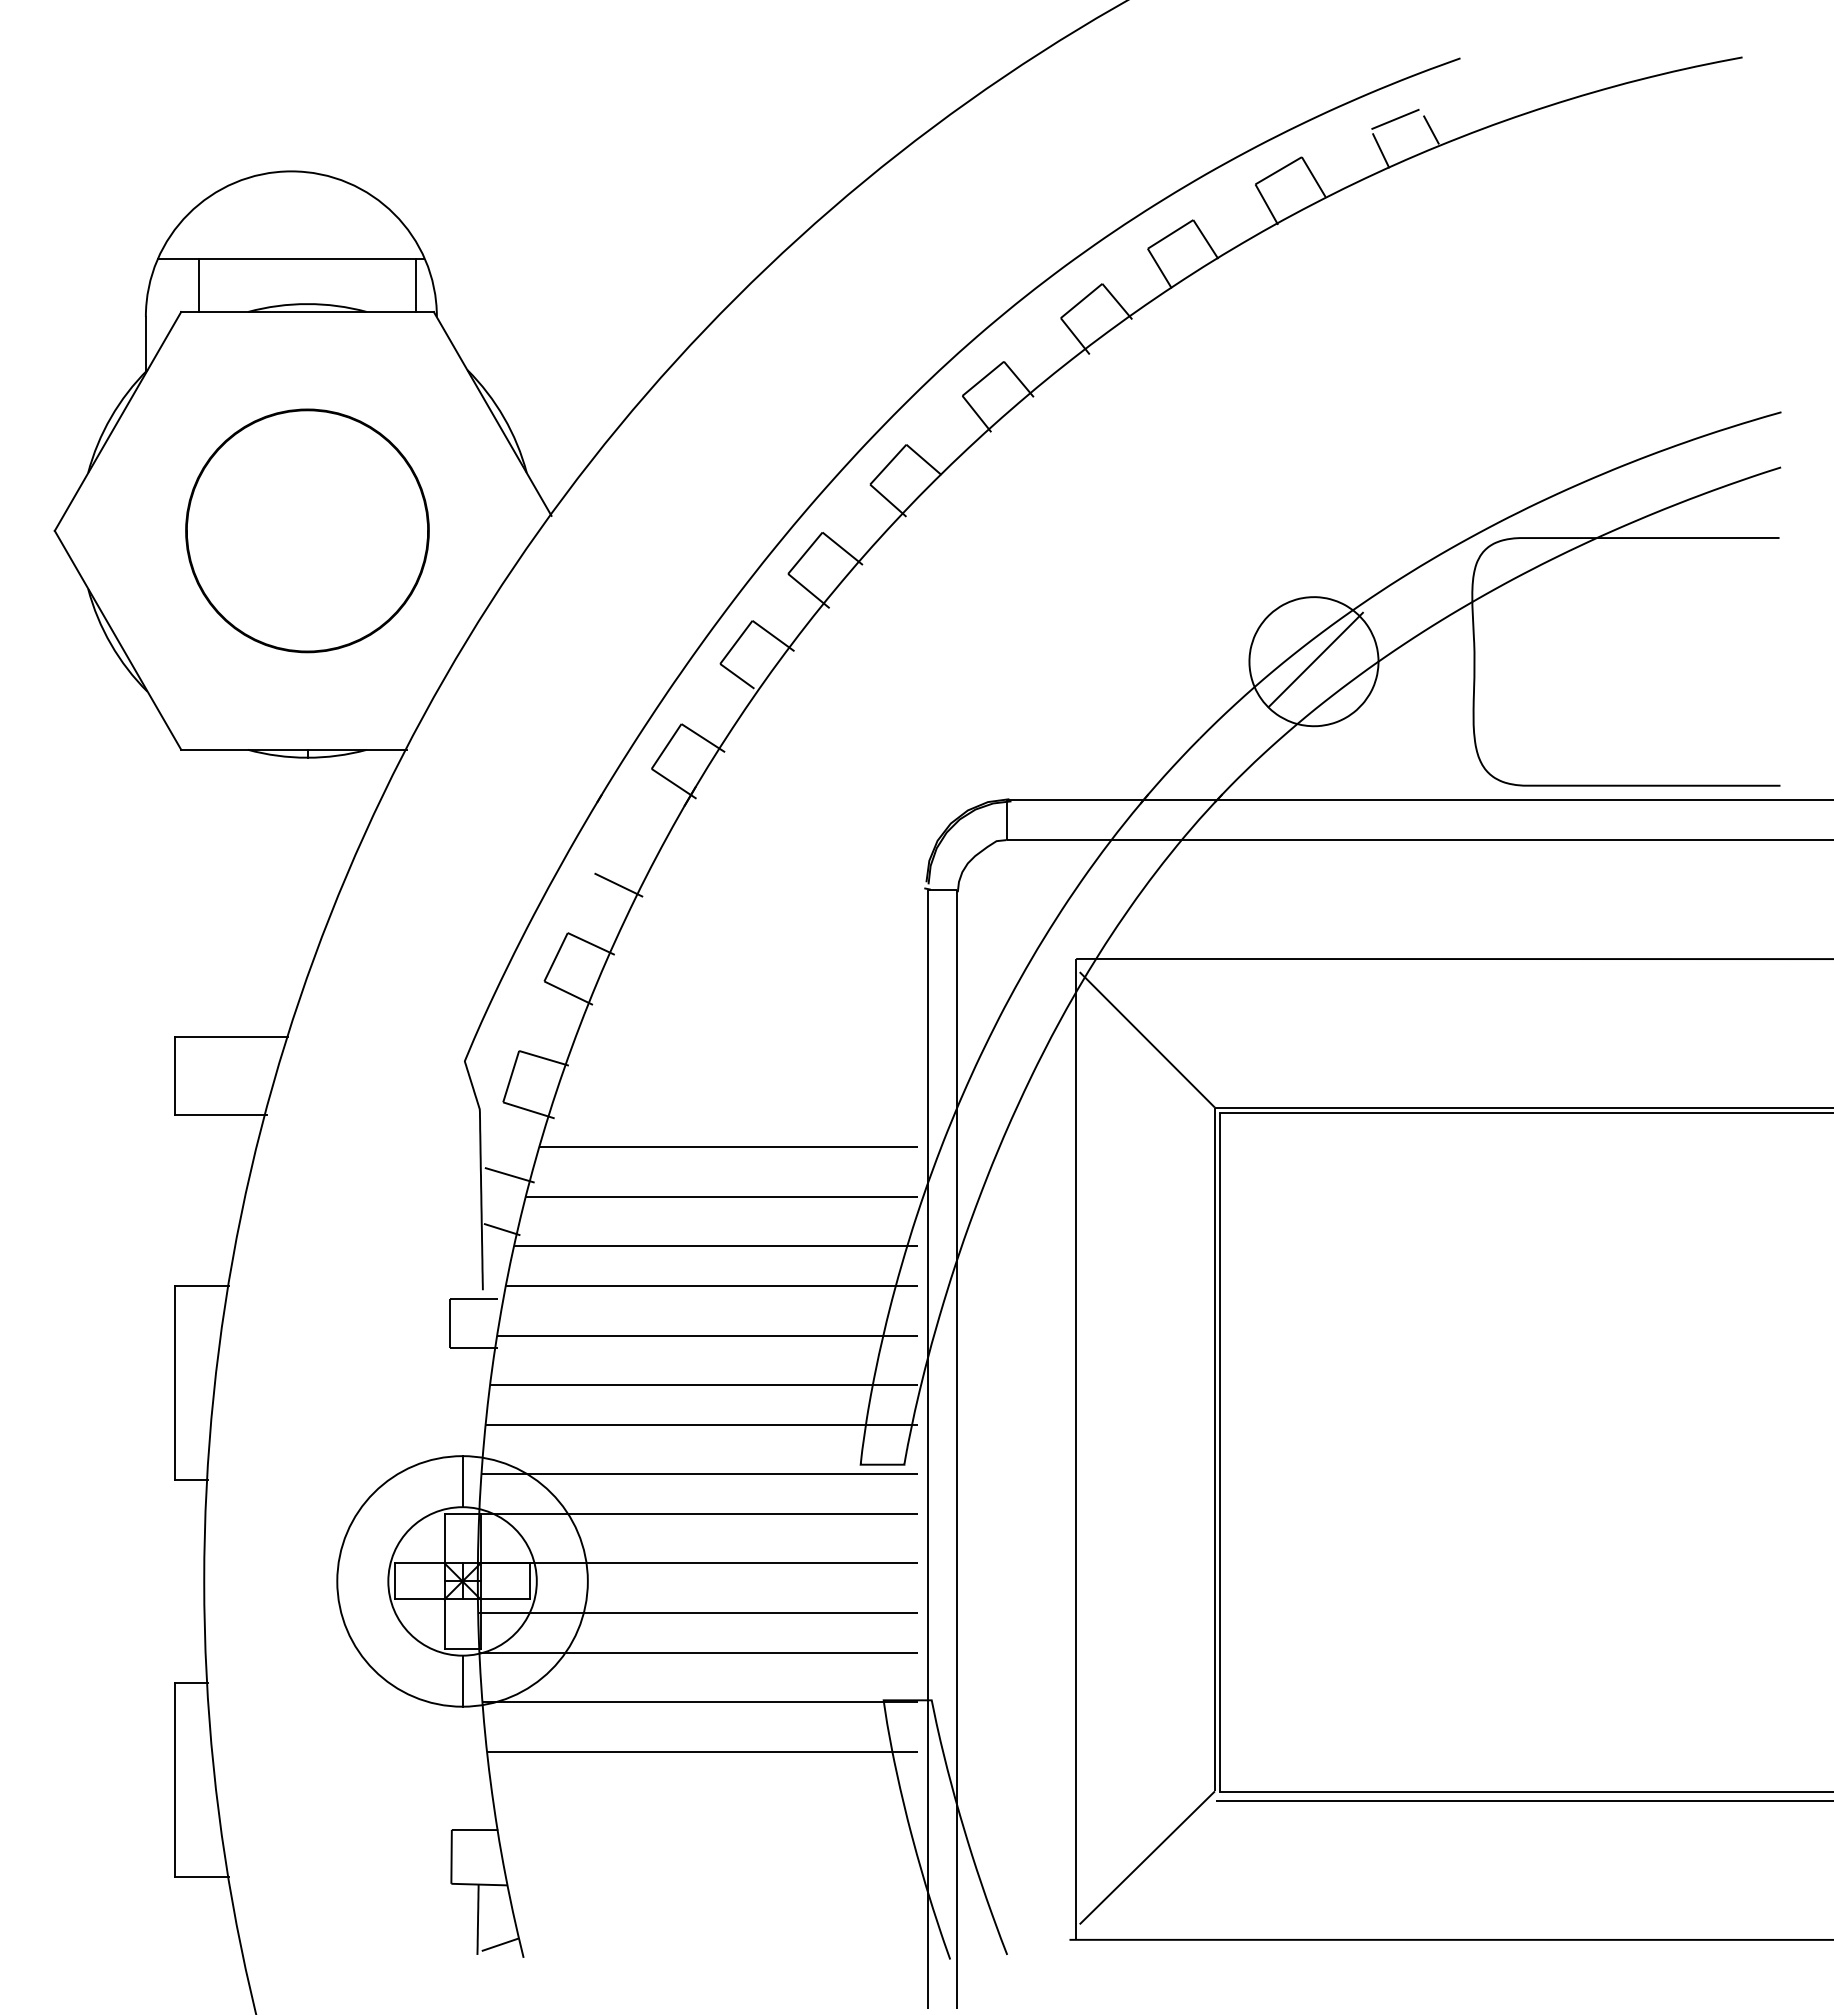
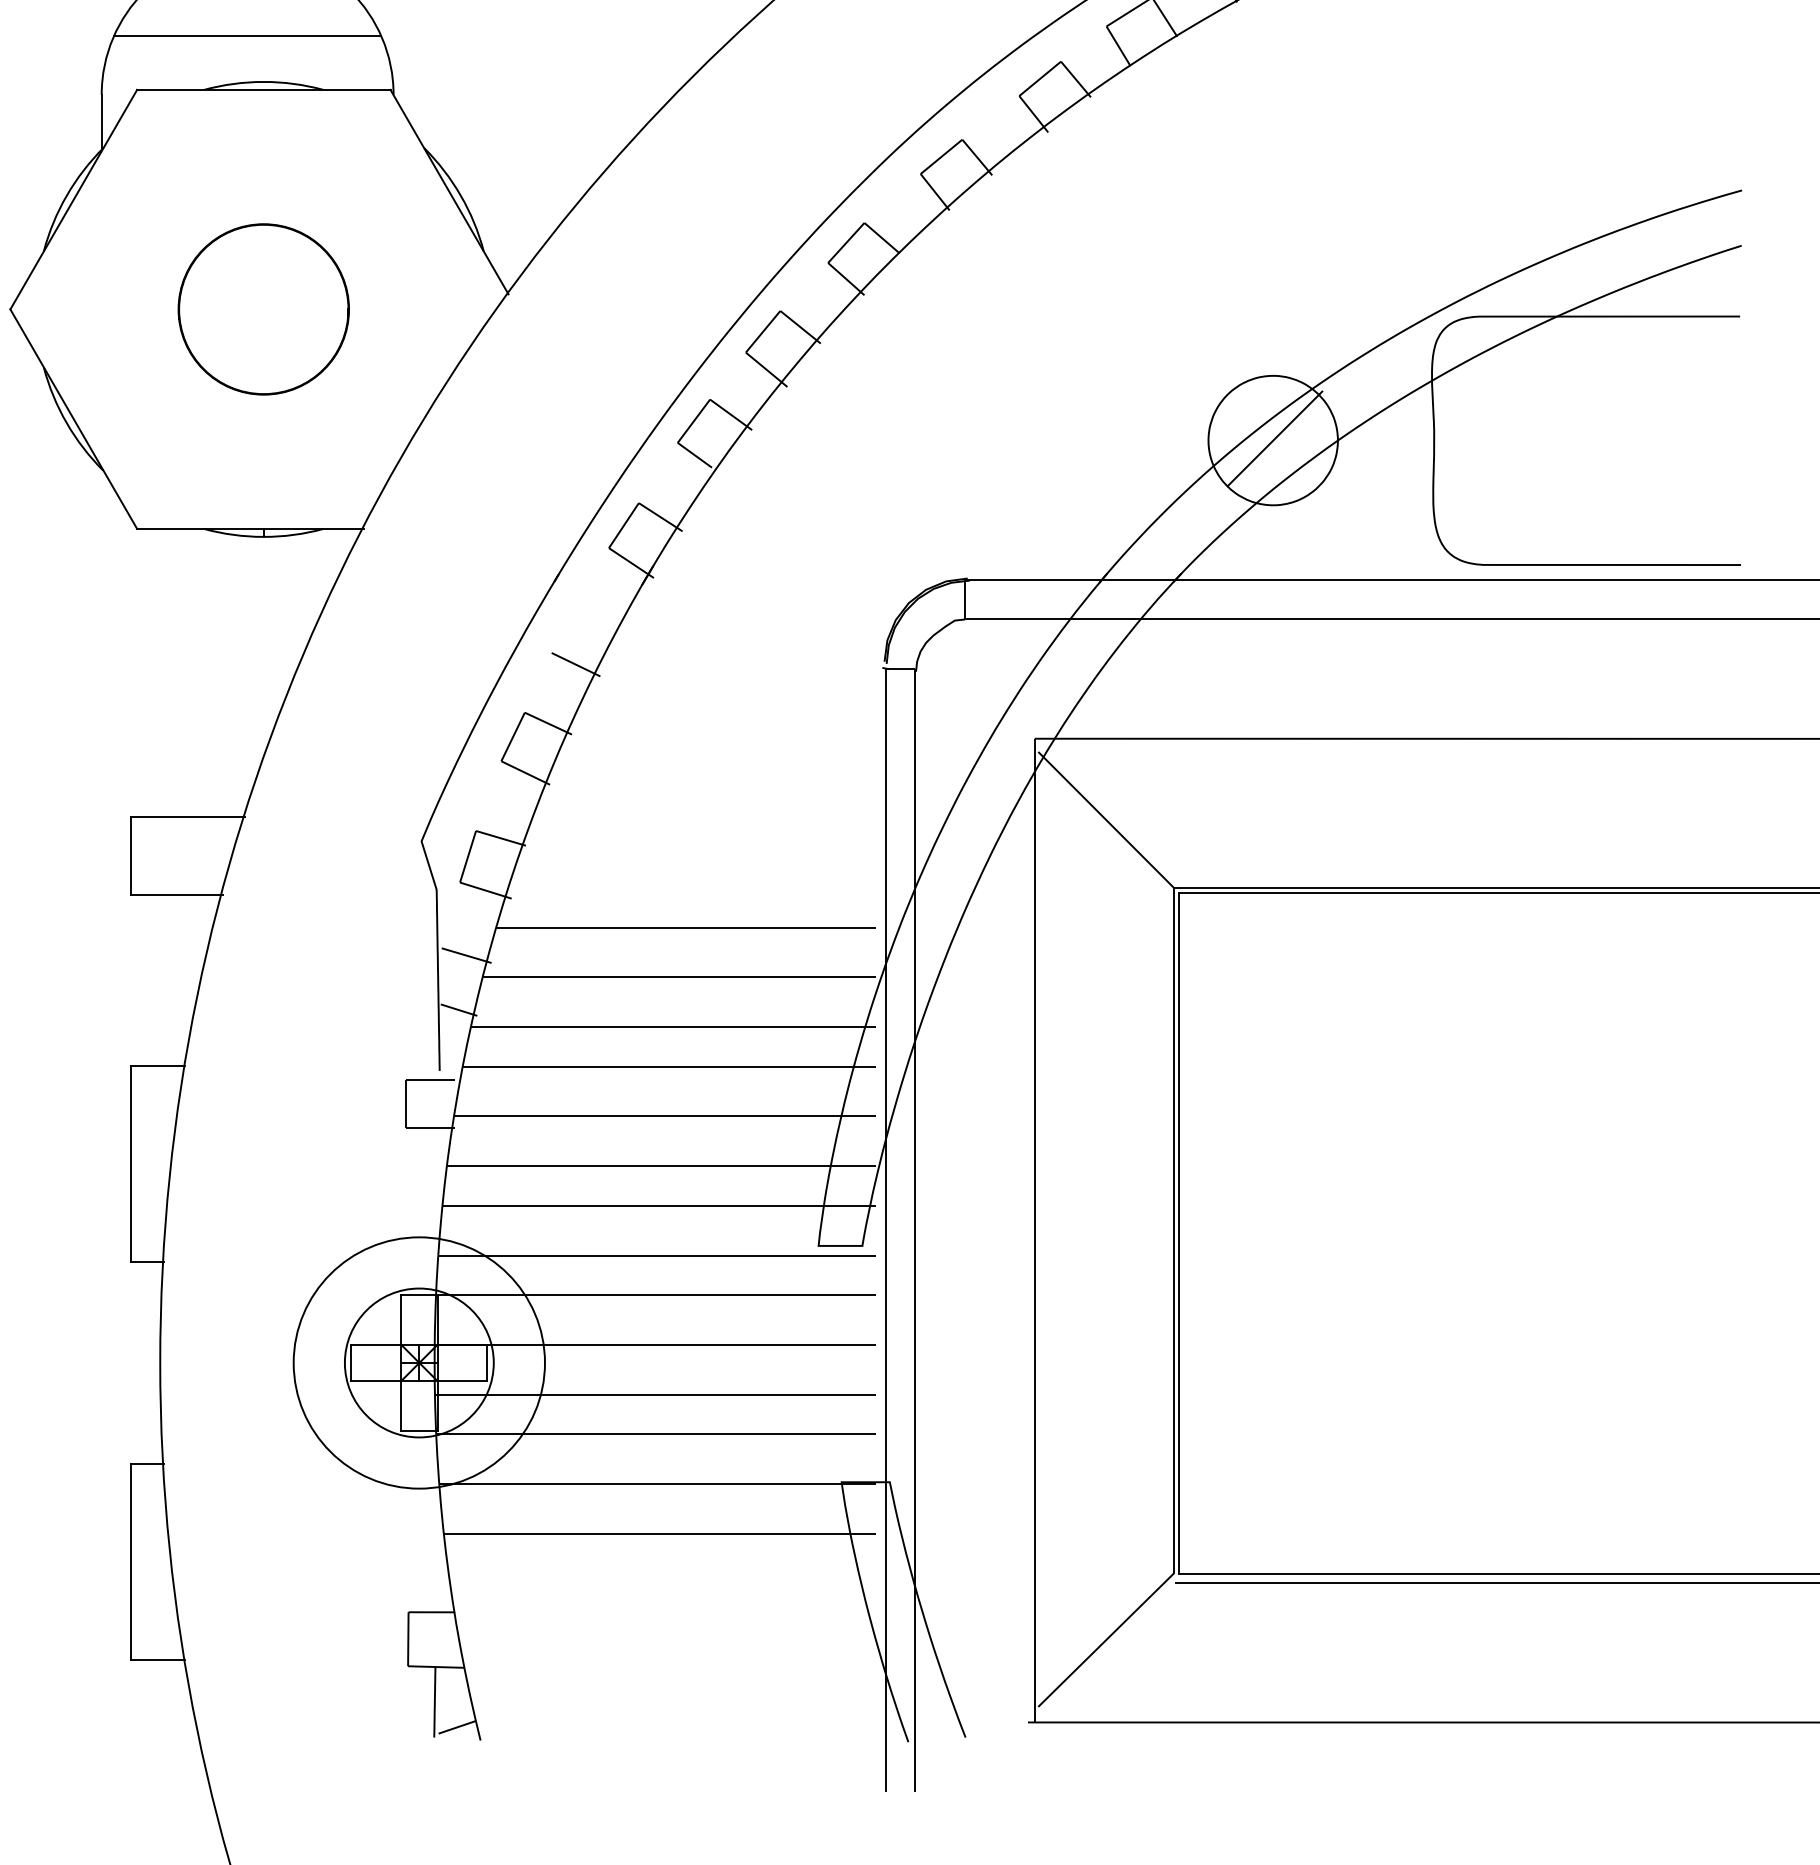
line: (198, 285) -> (154, 63), removed
line: (416, 285) -> (373, 63), removed
part: (307, 530) -> (263, 309), size x0.7
line: (462, 1481) -> (419, 1262), removed
line: (462, 1680) -> (419, 1462), removed

